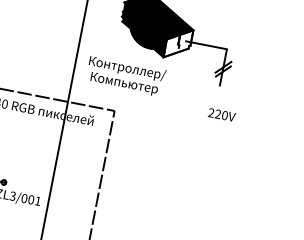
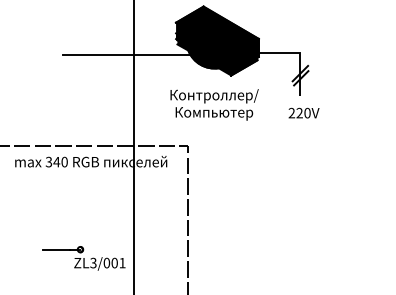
line: (80, 22) -> (131, 54), added
fill: (178, 43) -> (244, 56), added
text: (125, 76) -> (214, 104), moved
text: (221, 114) -> (303, 112), moved

